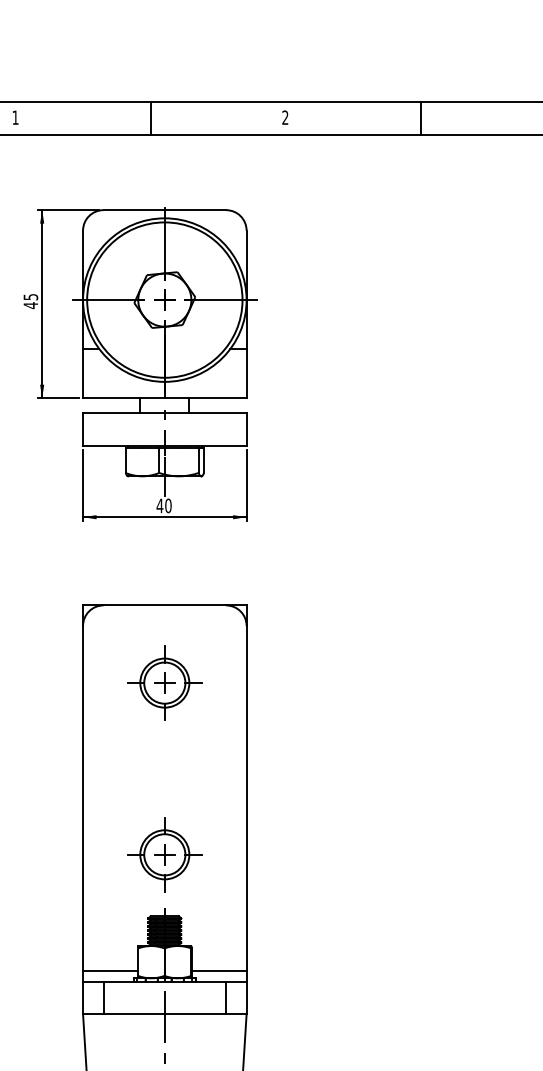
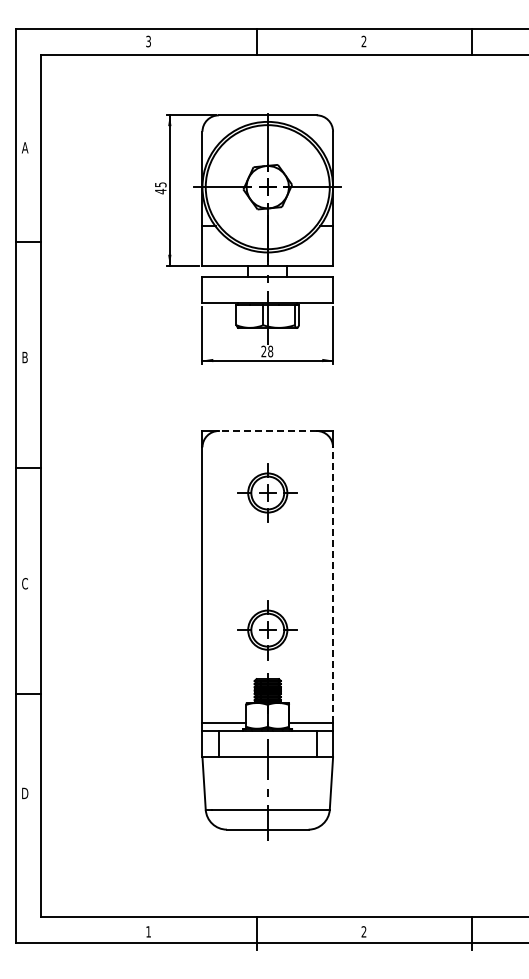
text: (15, 117) -> (148, 41), 1 -> 3
text: (164, 505) -> (267, 351), 40 -> 28
line: (164, 606) -> (267, 431), solid -> dashed
line: (247, 798) -> (333, 585), solid -> dashed

